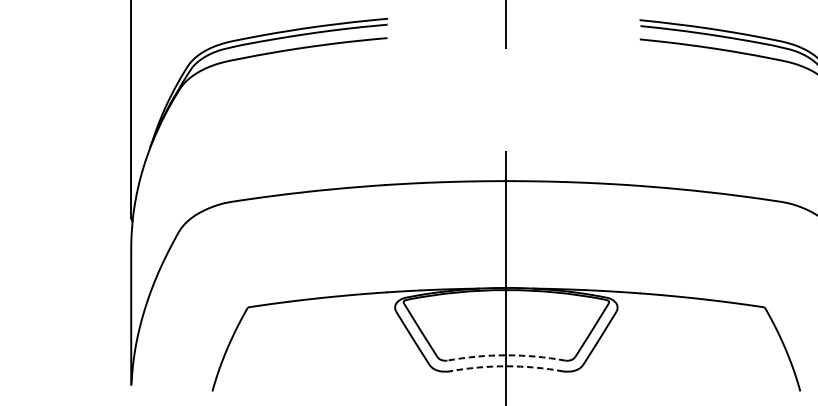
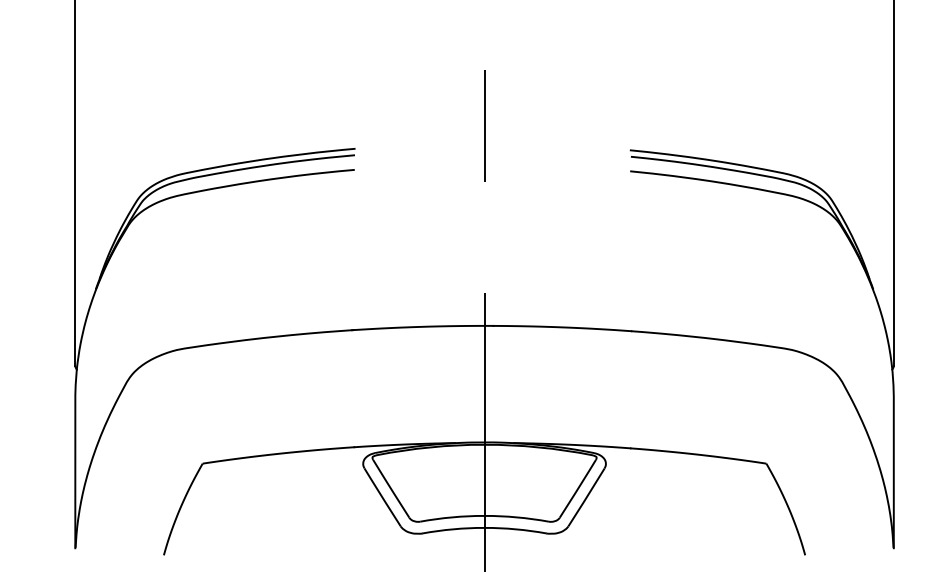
arc: (506, 354) -> (484, 515), dashed -> solid
arc: (506, 365) -> (484, 527), dashed -> solid

